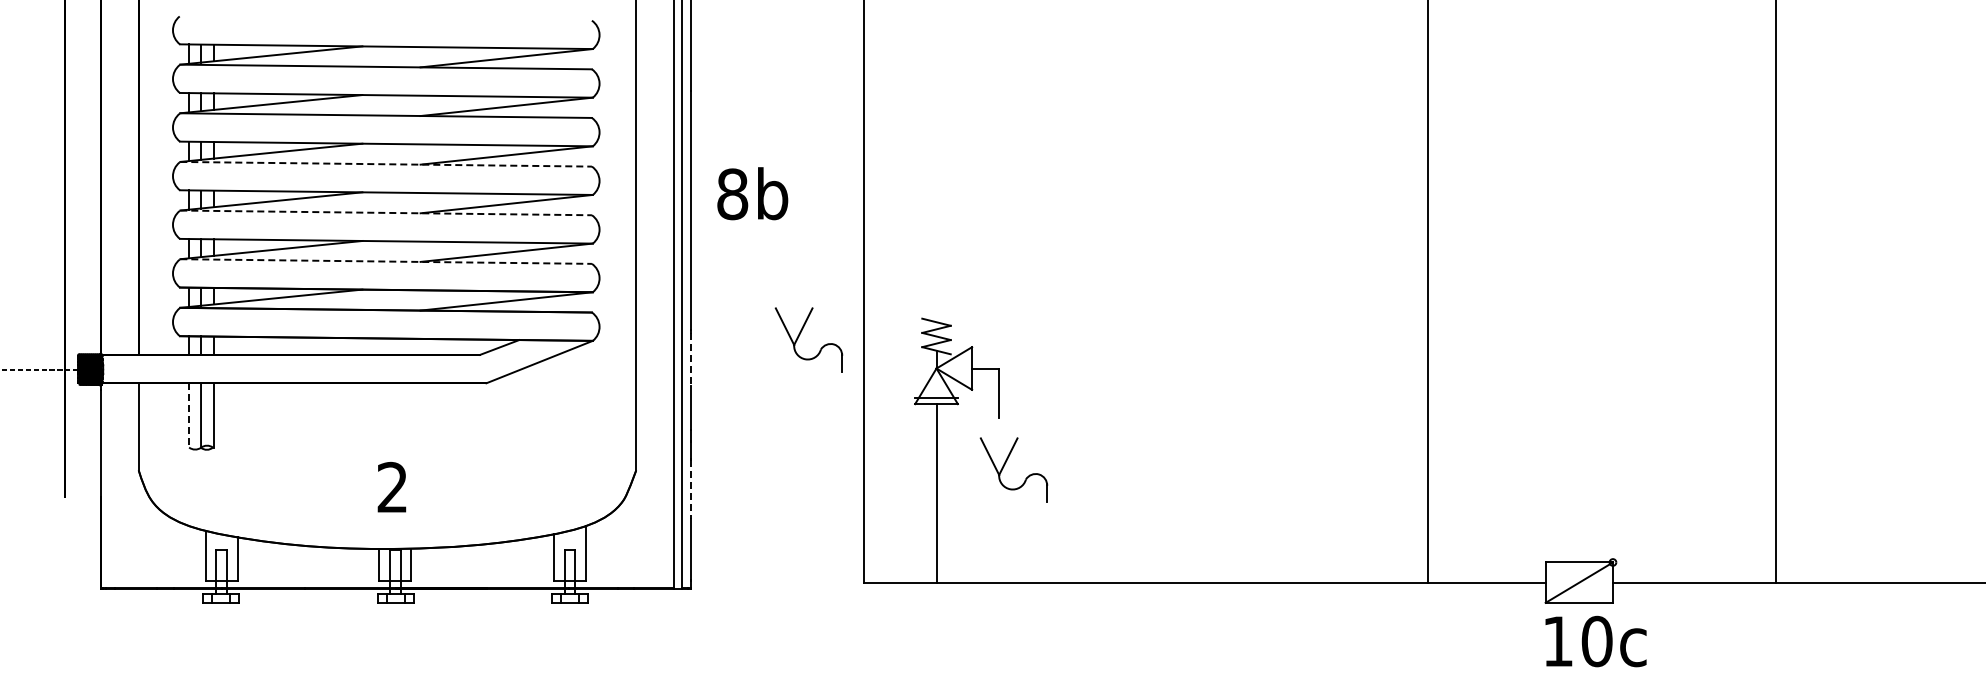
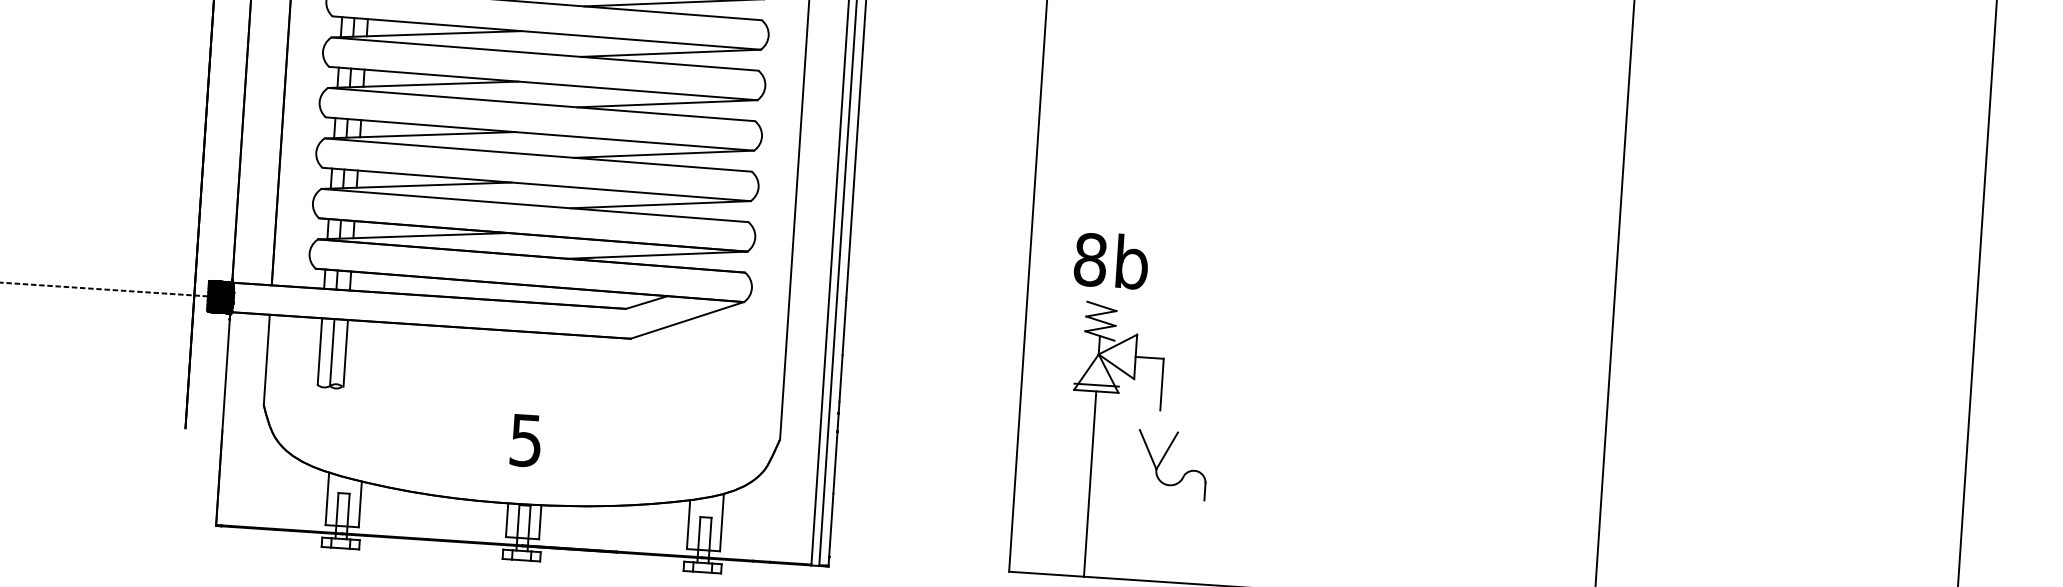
line: (386, 164) -> (542, 104), dashed -> solid
text: (752, 193) -> (1111, 260), moved
line: (386, 212) -> (538, 154), dashed -> solid
line: (386, 261) -> (535, 205), dashed -> solid
part: (800, 334) -> (959, 309), removed
line: (690, 359) -> (844, 328), dashed -> solid
line: (189, 415) -> (320, 351), dashed -> solid
text: (391, 487) -> (524, 440), 2 -> 5
line: (690, 489) -> (835, 463), dashed -> solid

